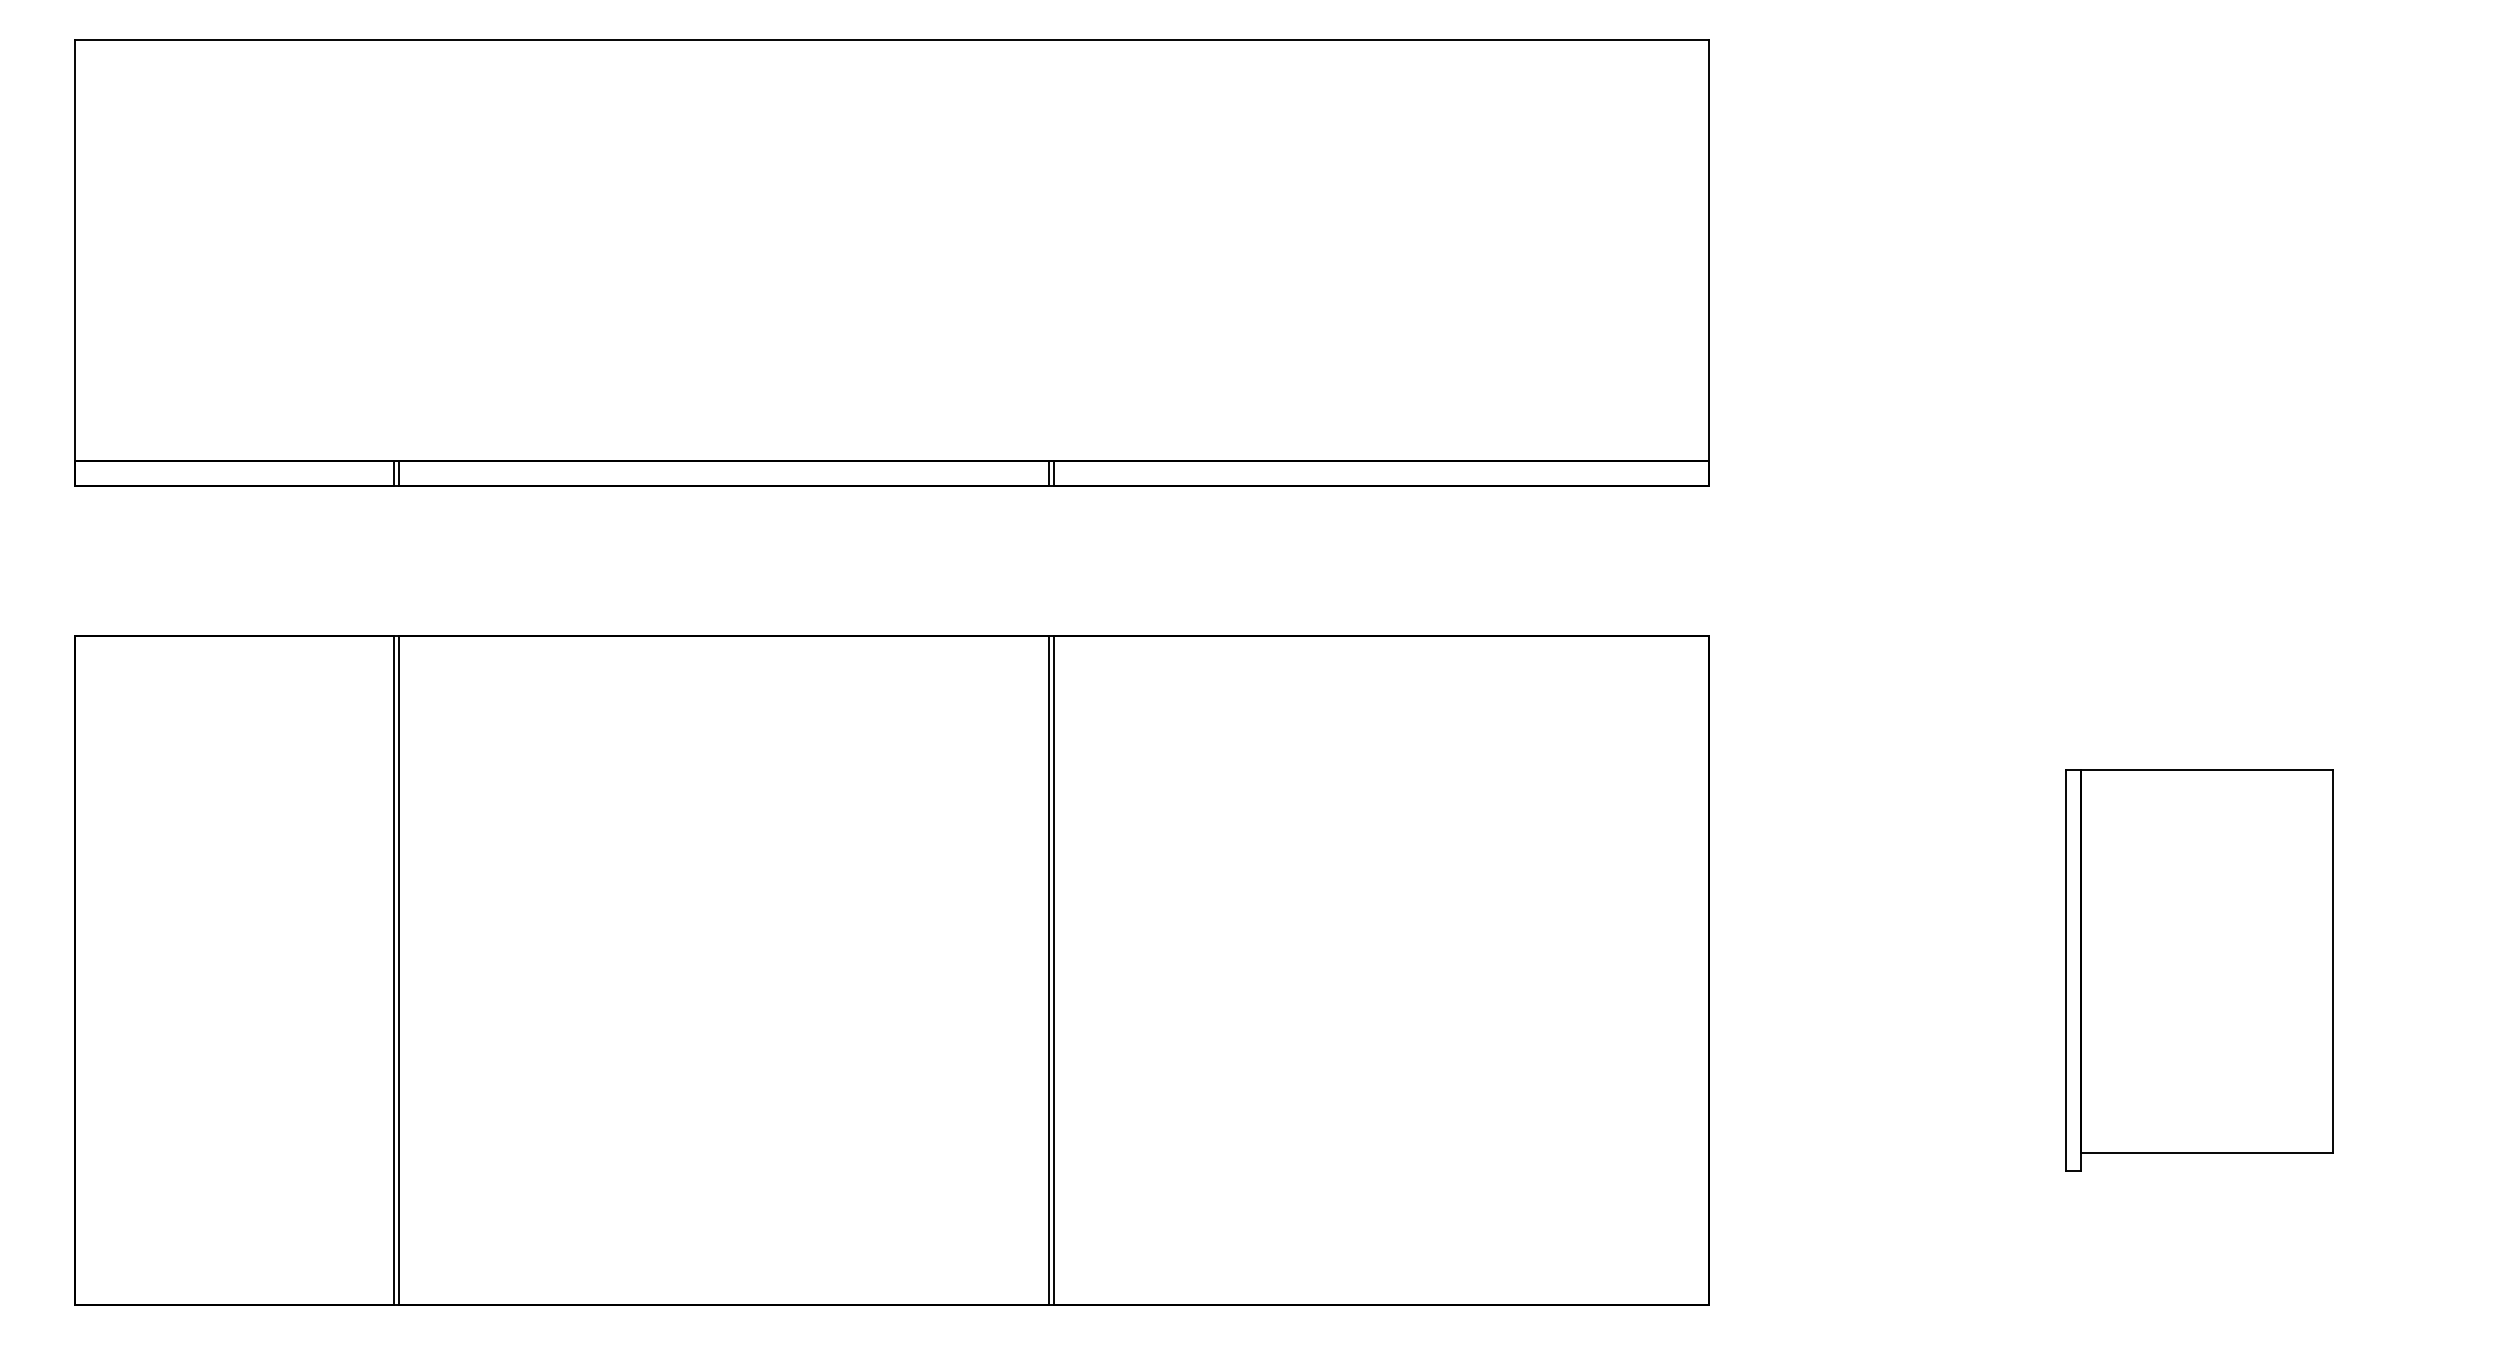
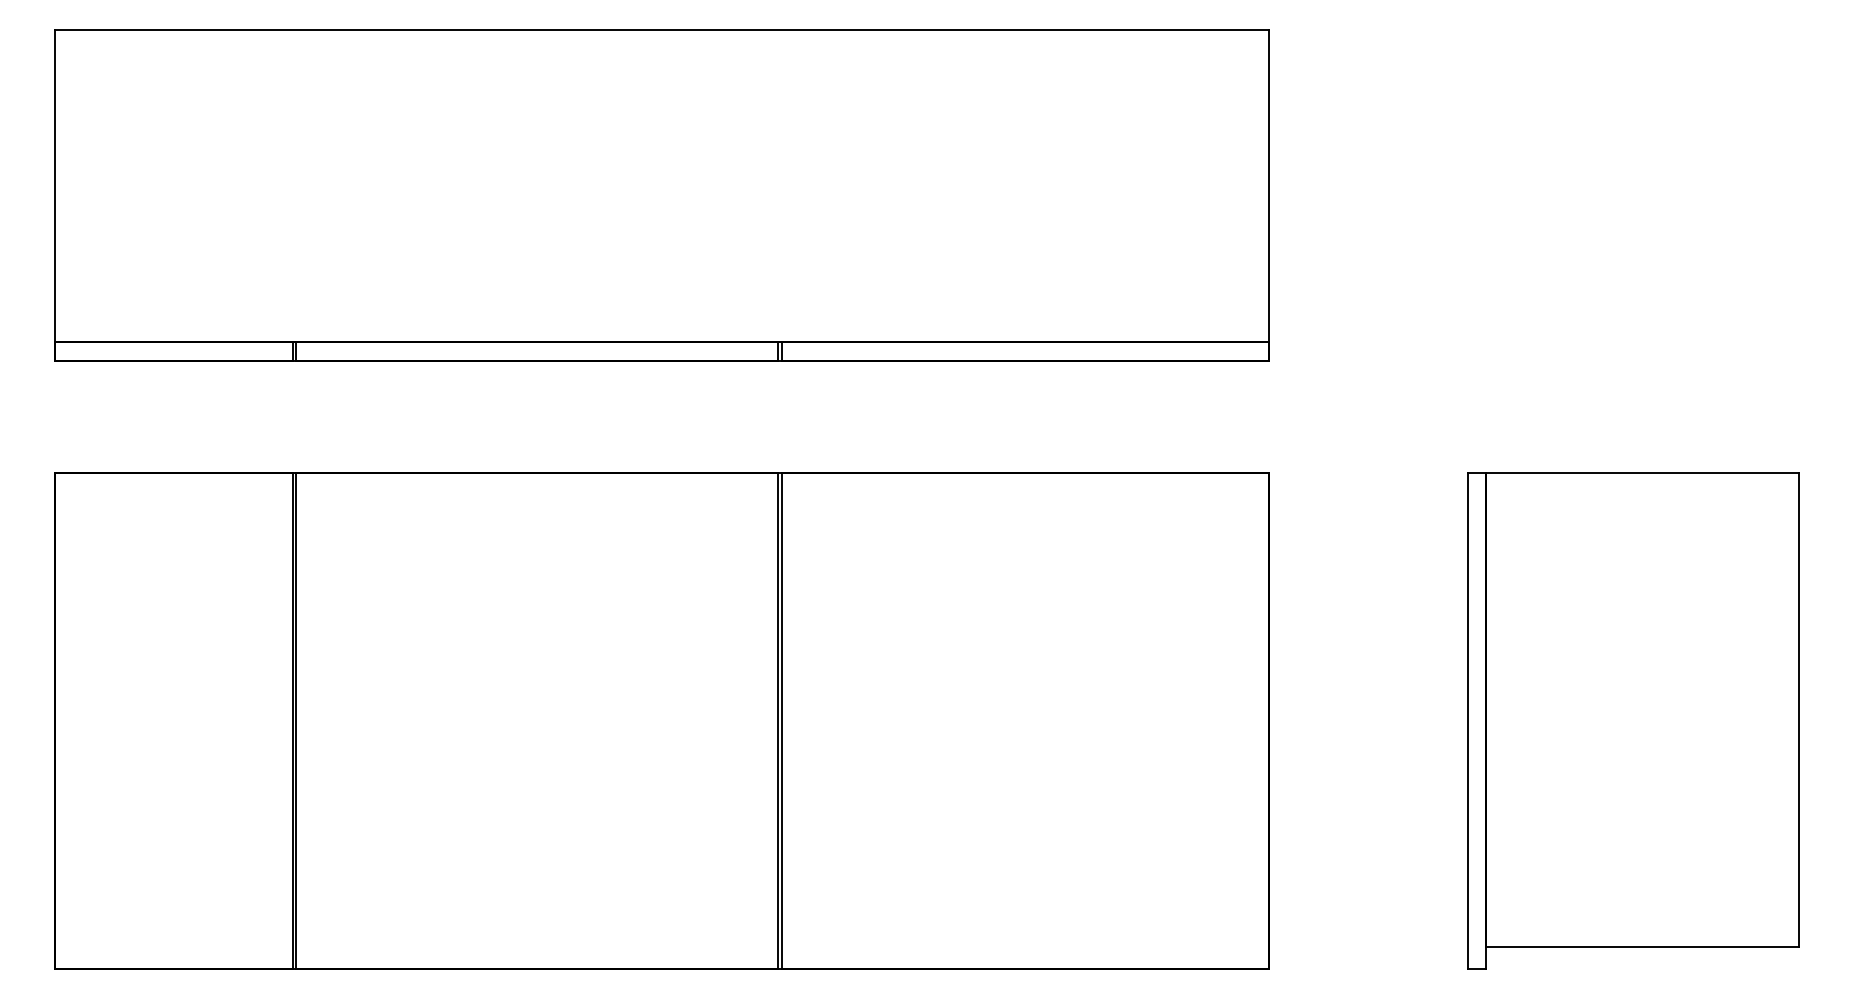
part: (2199, 970) -> (1633, 720), size x1.67

